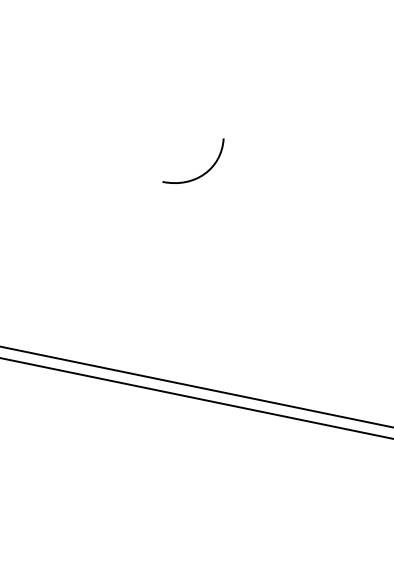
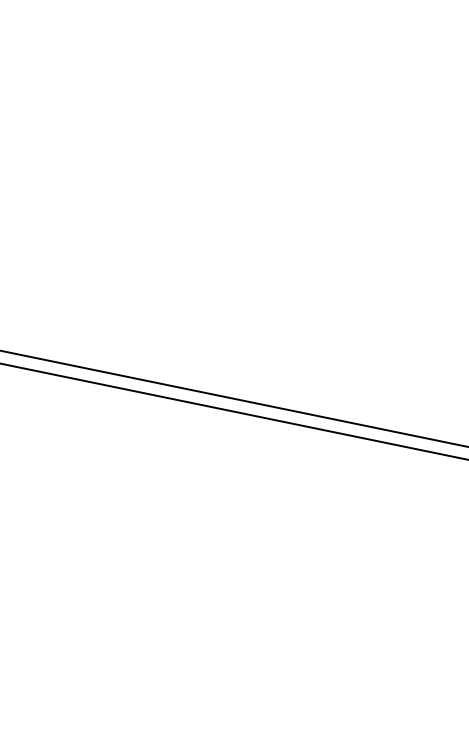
curve: (202, 174) -> (229, 156), removed

